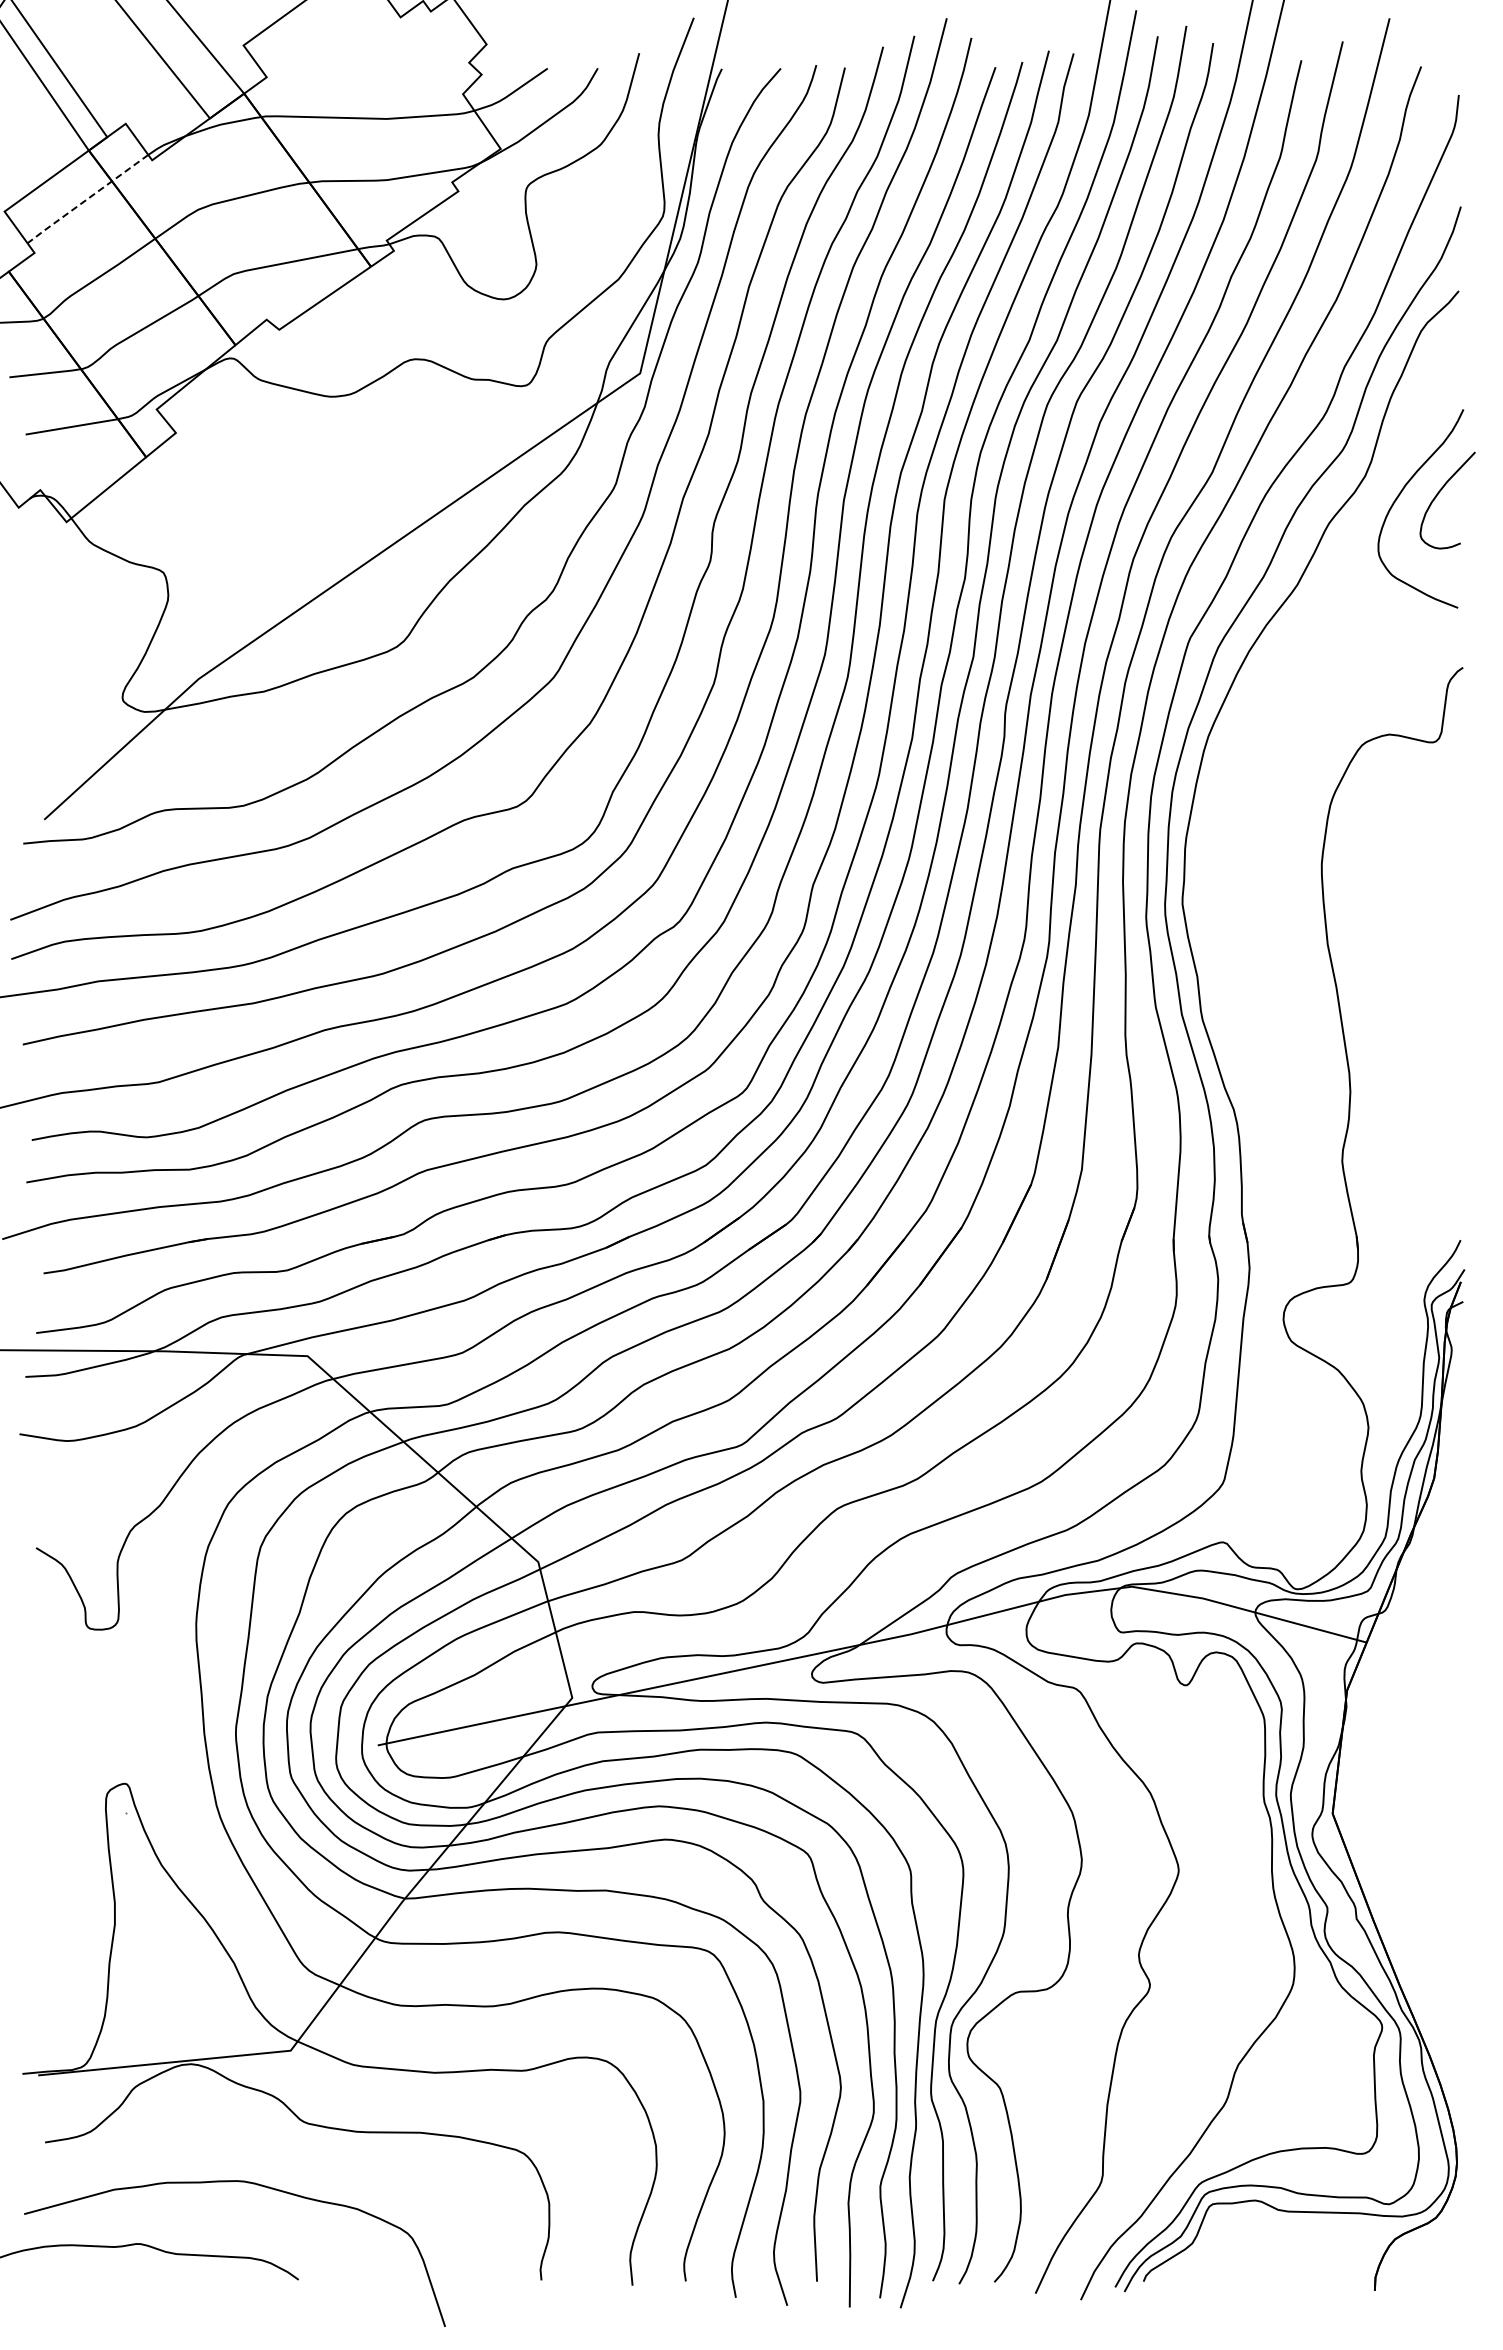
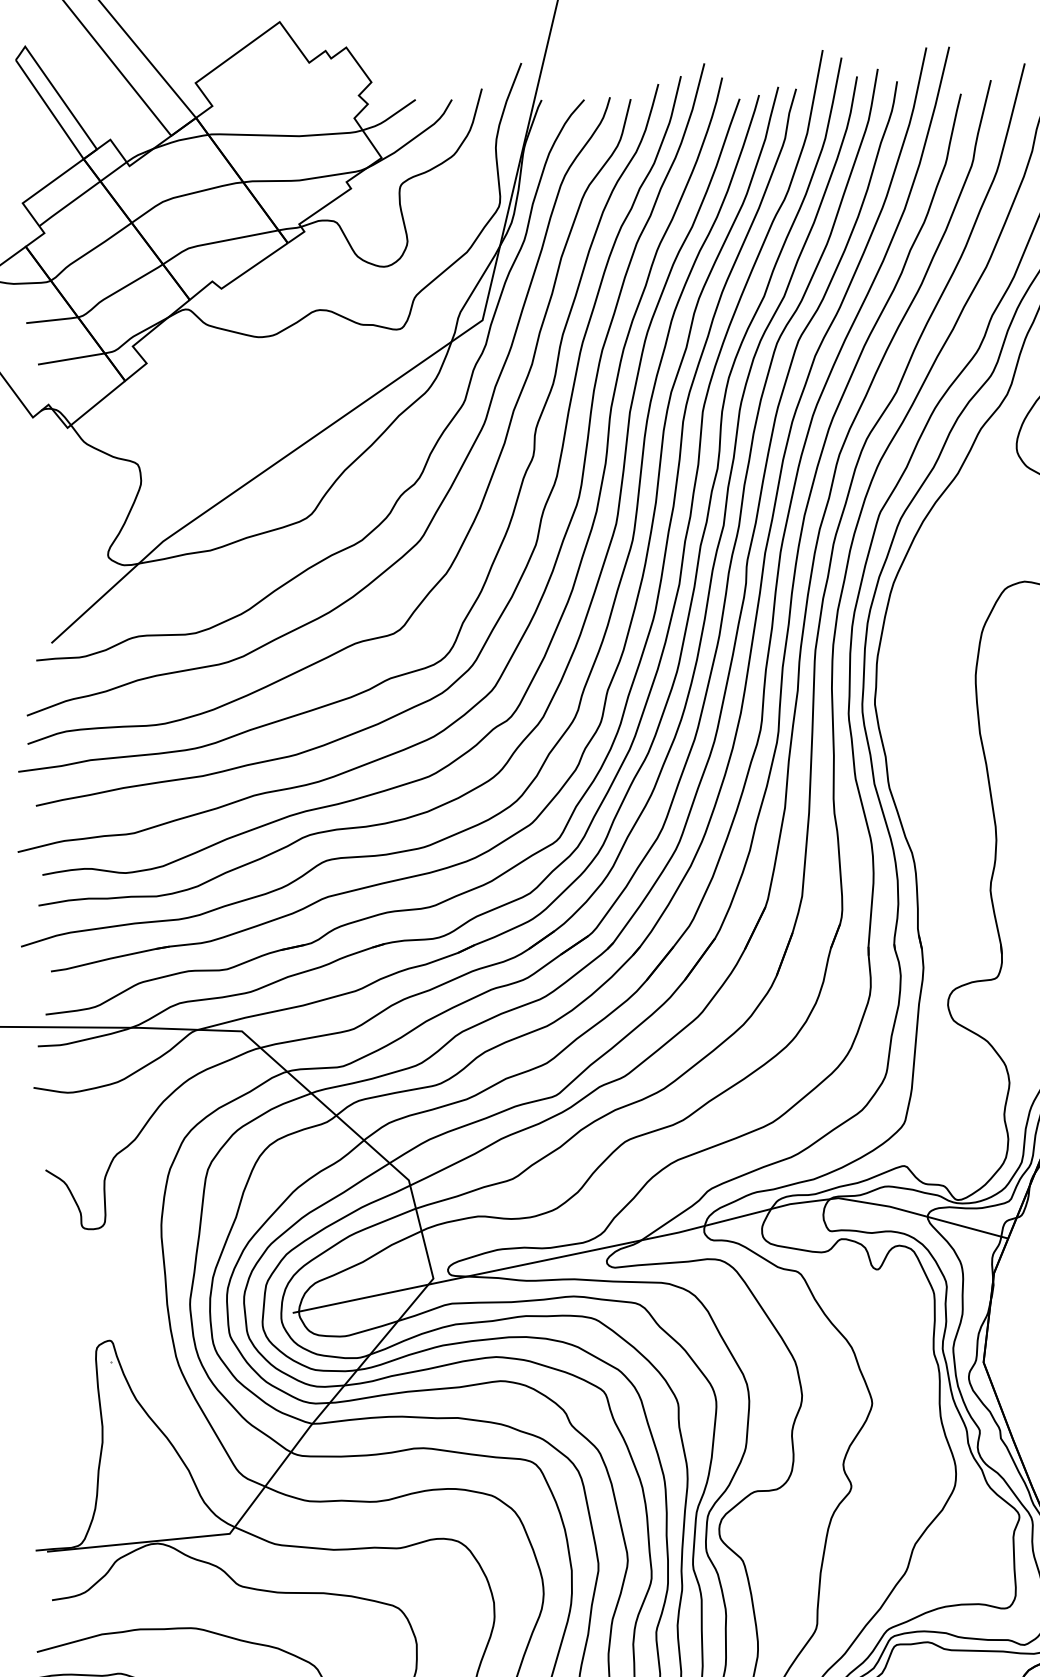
line: (87, 199) -> (82, 194), dashed -> solid

